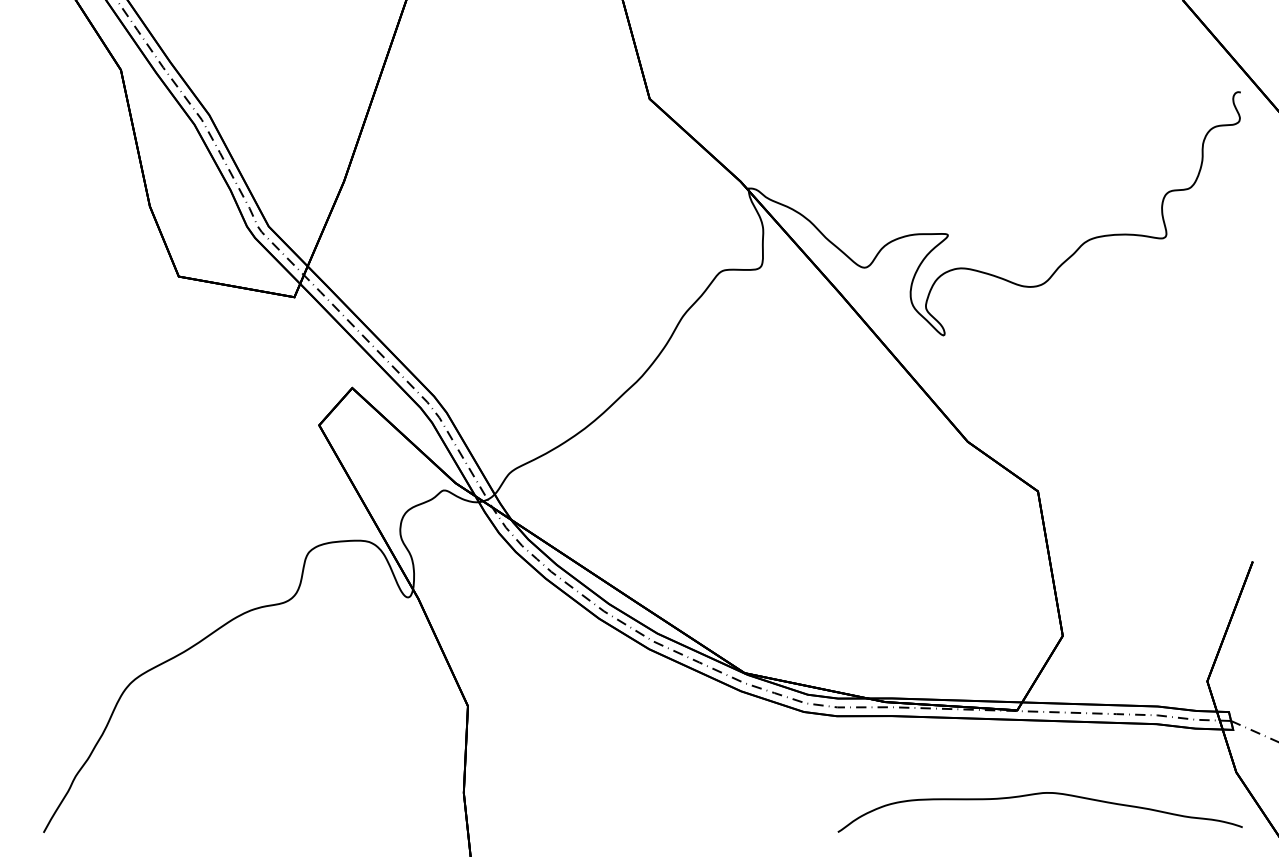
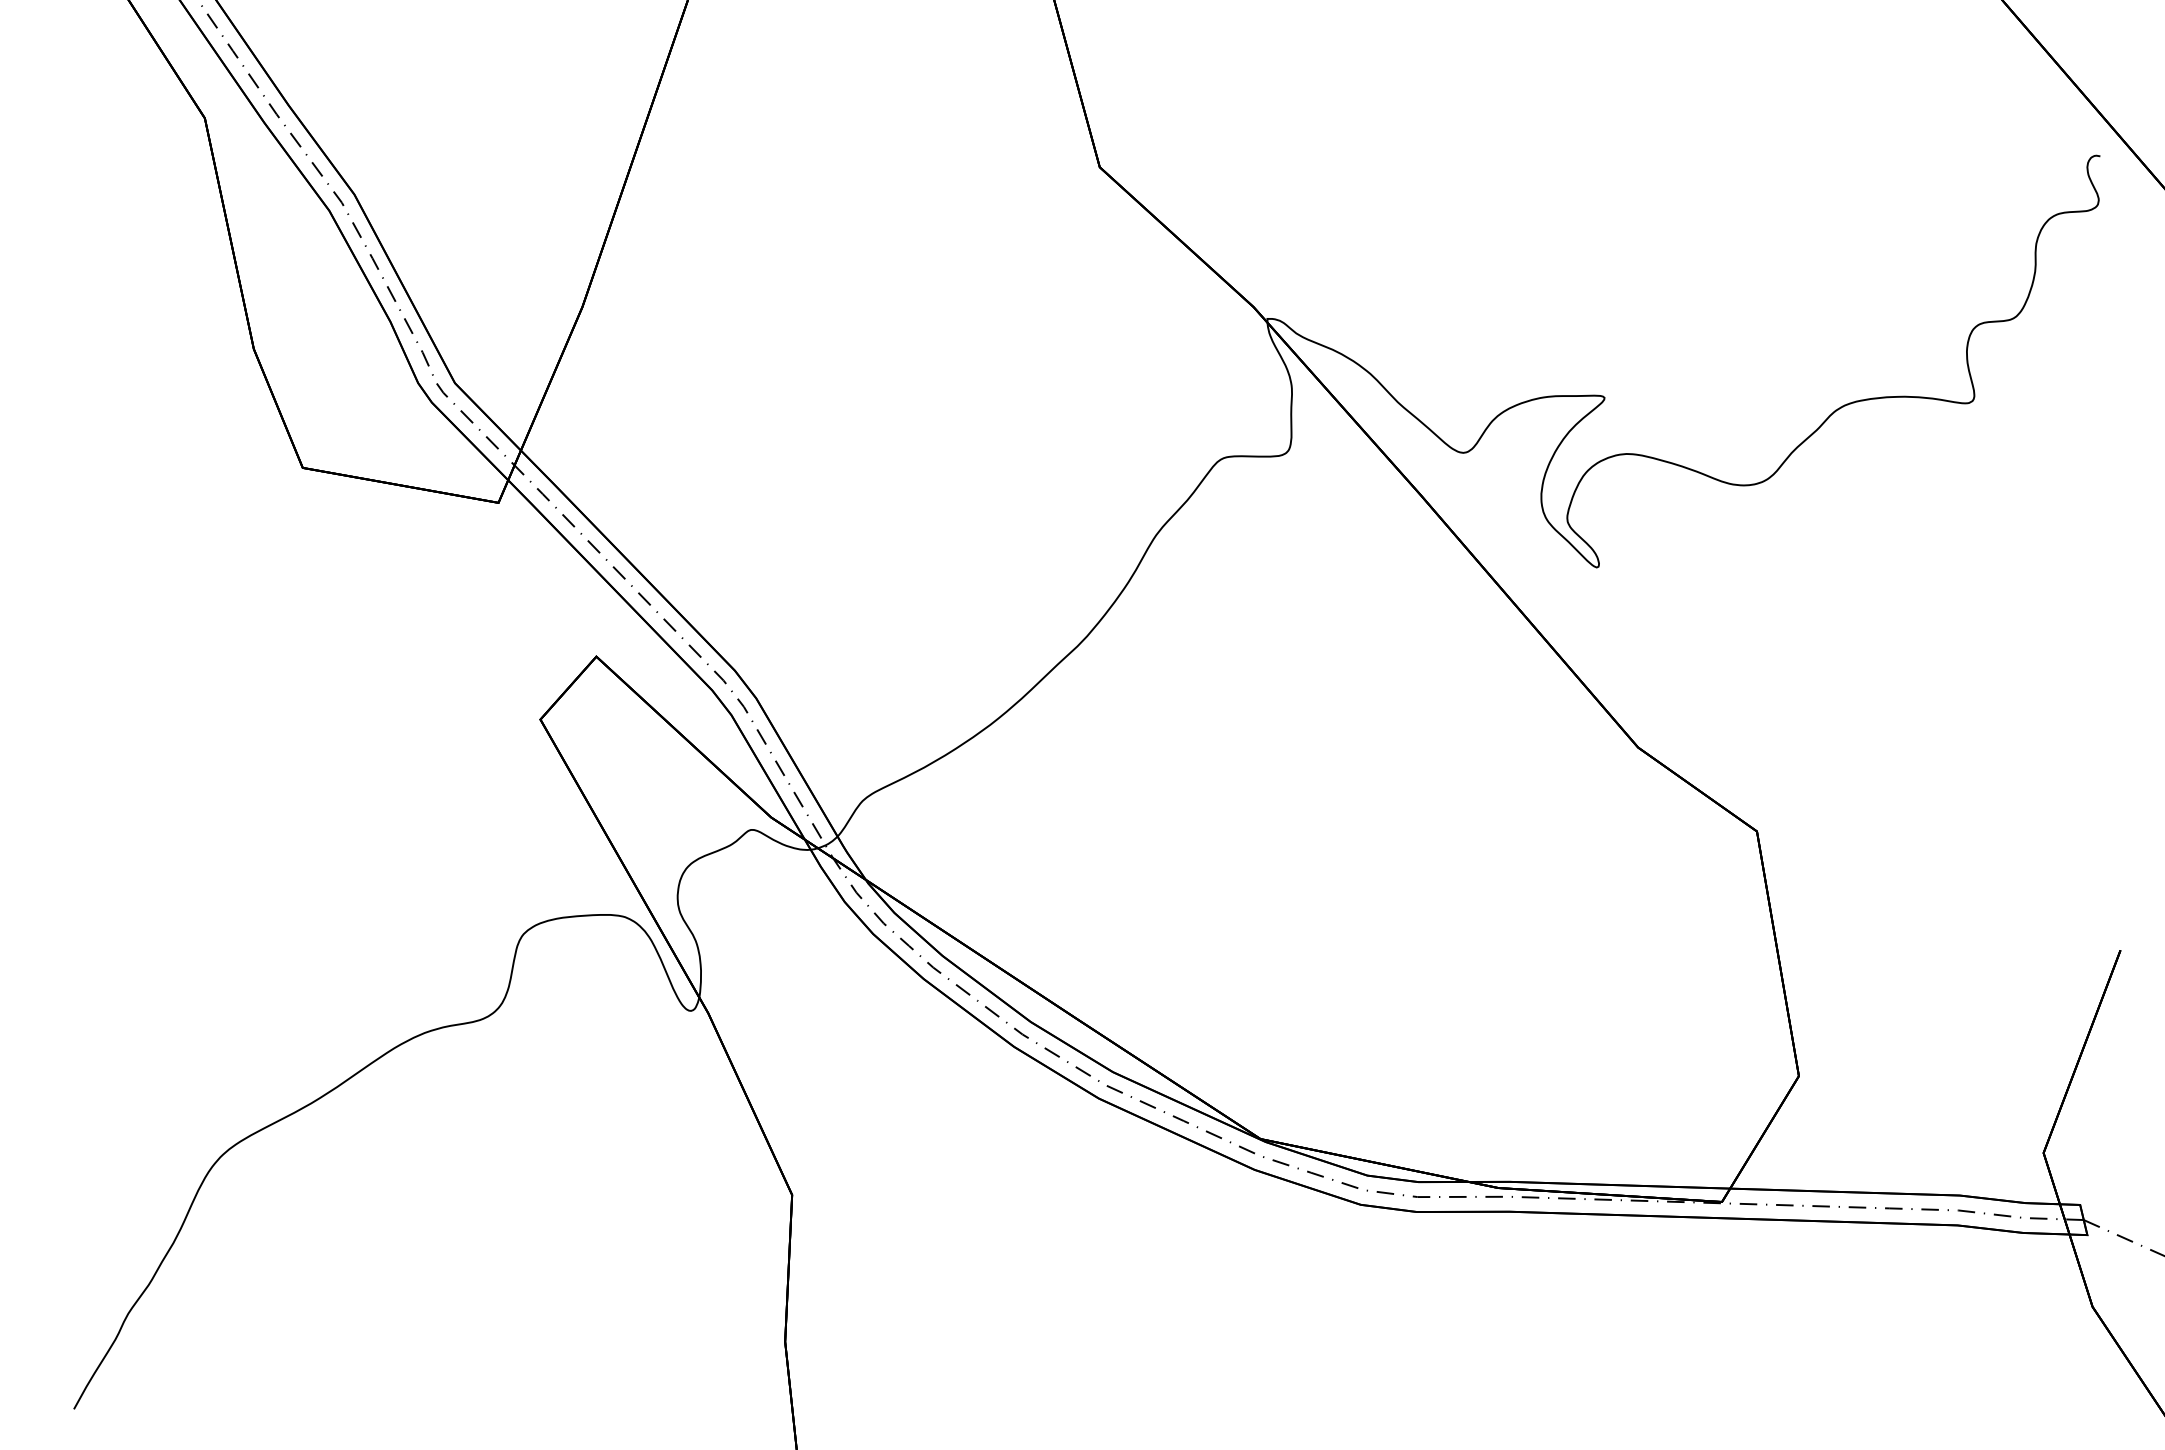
curve: (1039, 794) -> (1759, 1344), removed

